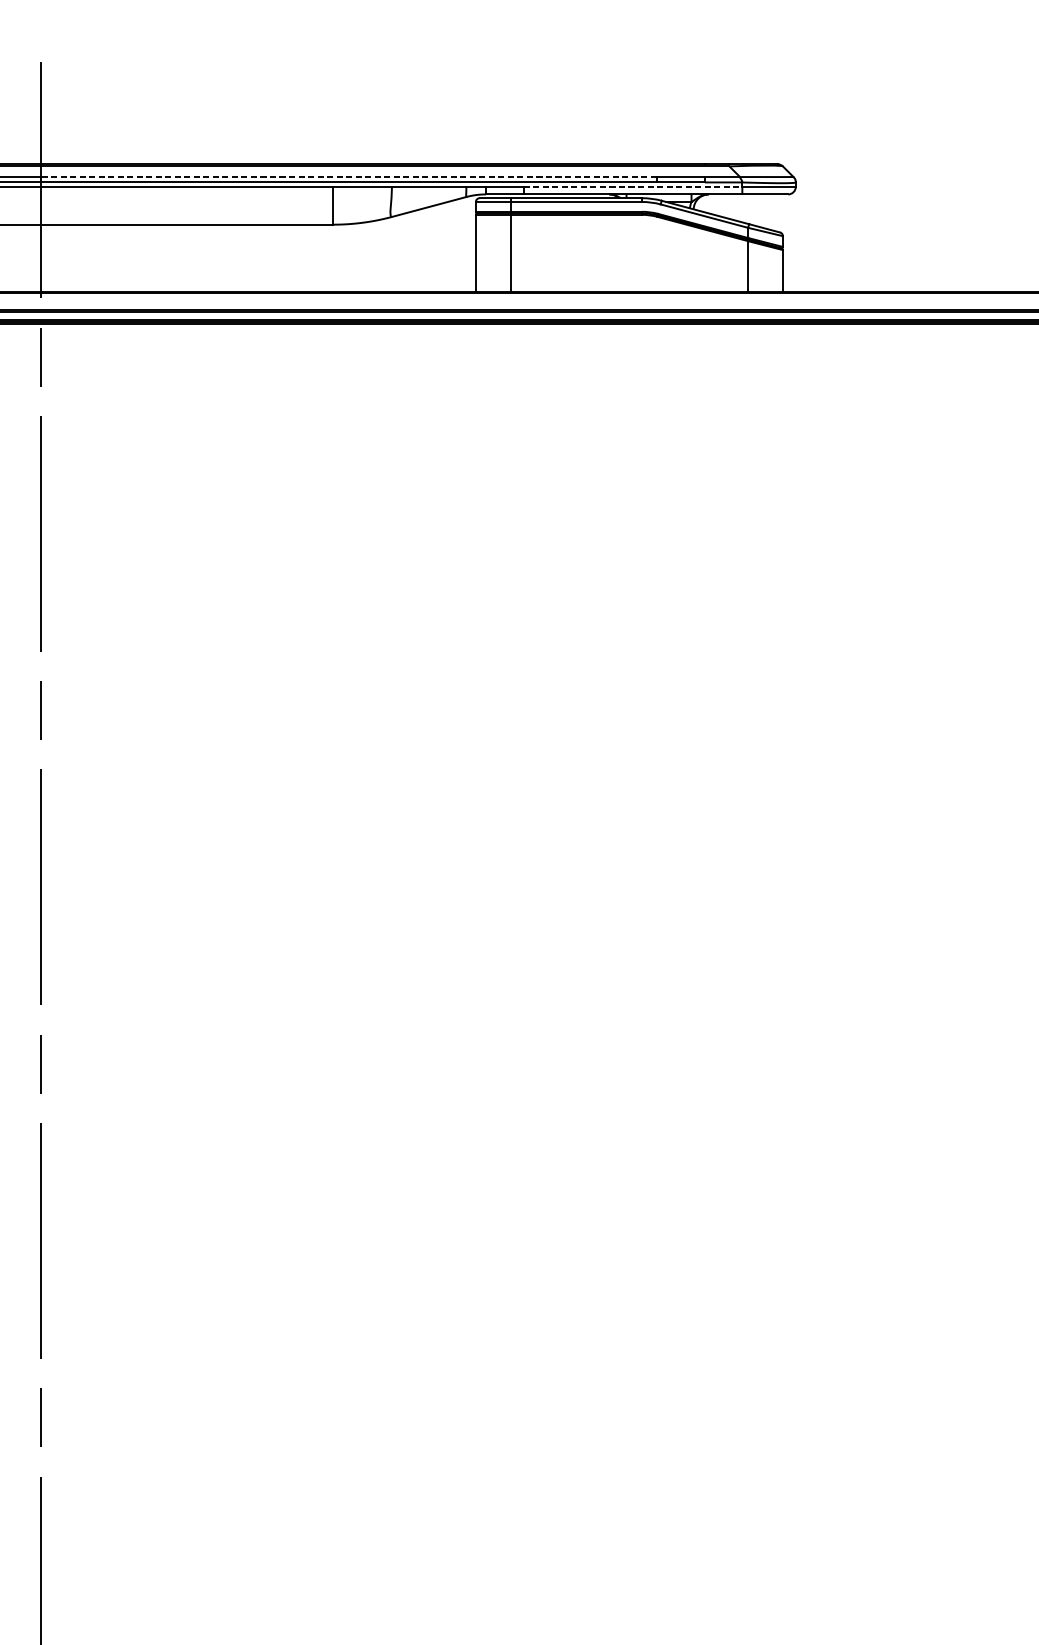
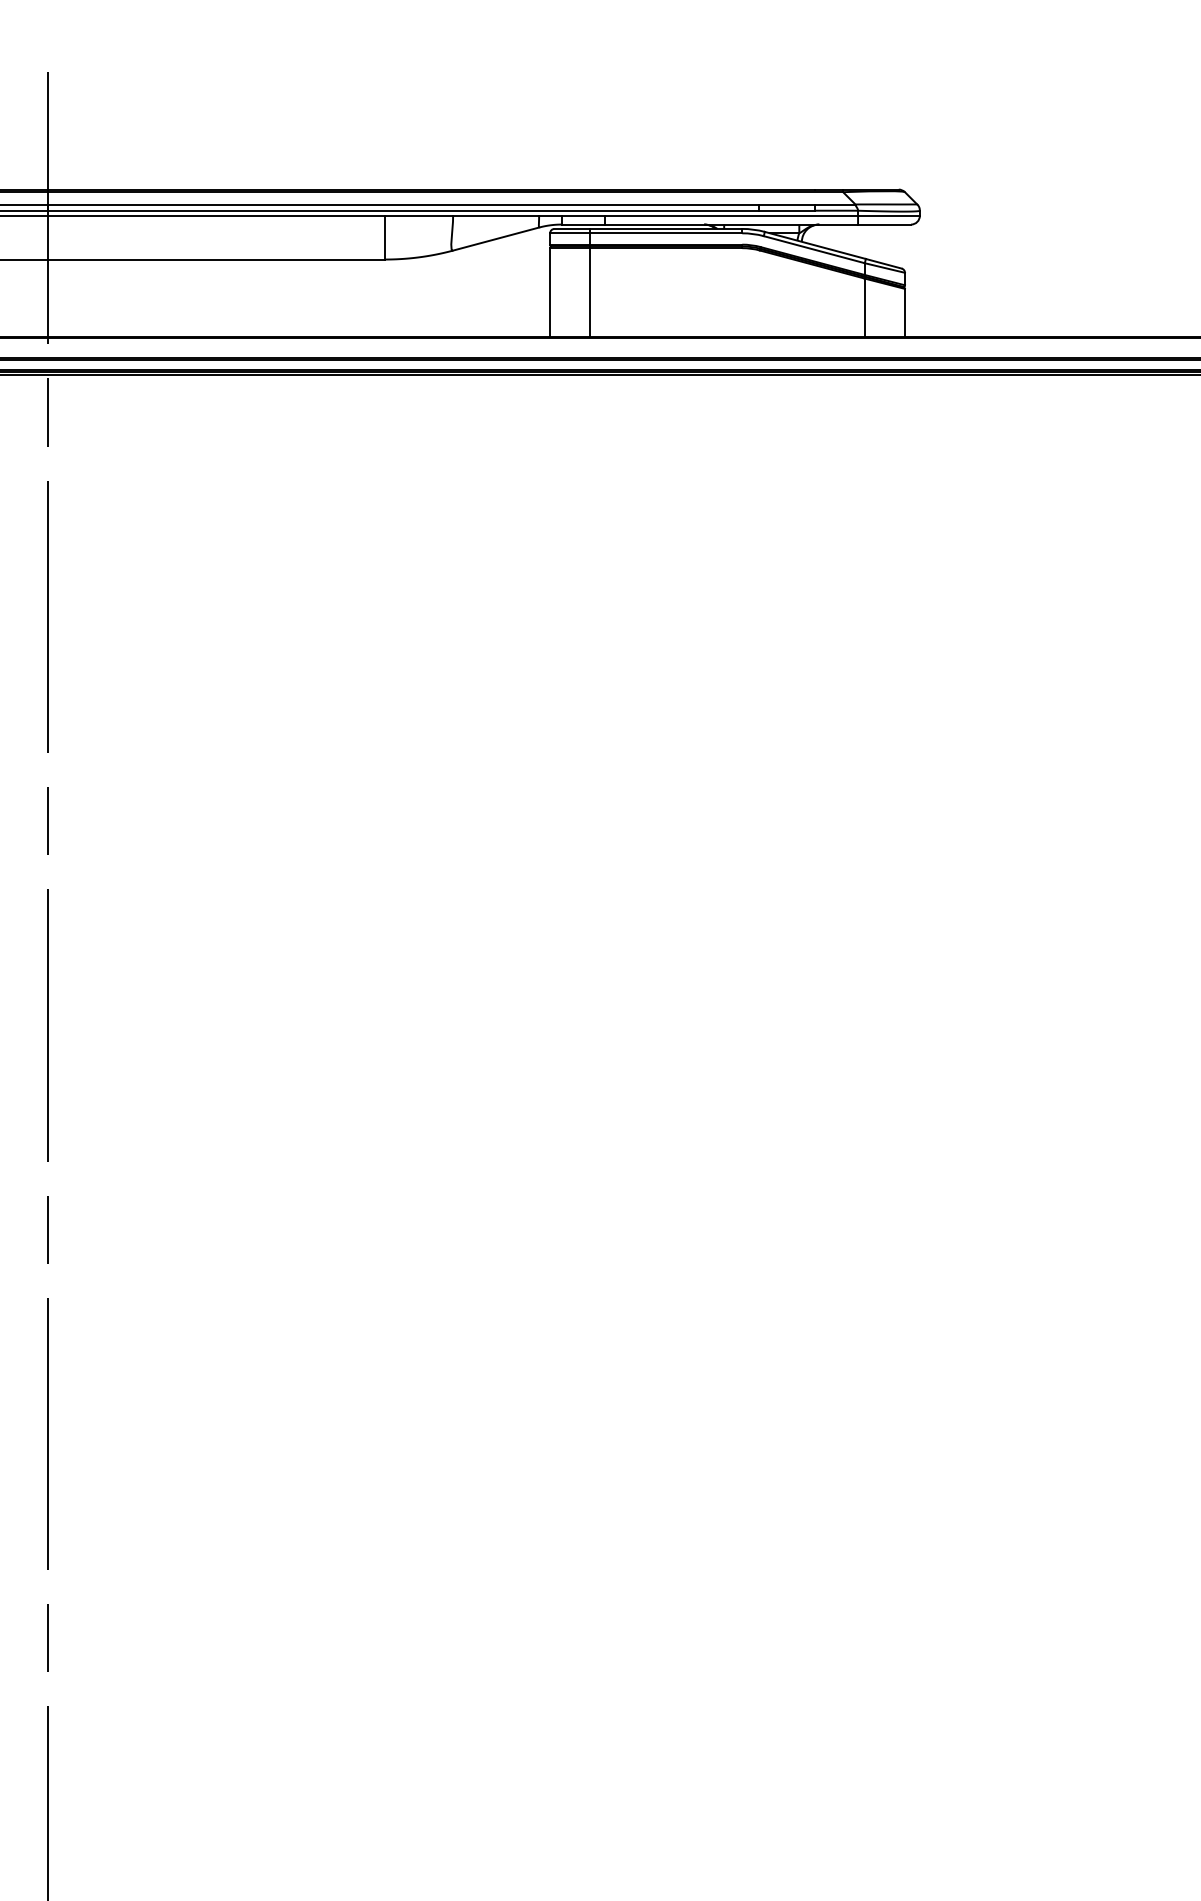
line: (349, 177) -> (403, 204), dashed -> solid
line: (633, 186) -> (732, 215), dashed -> solid

